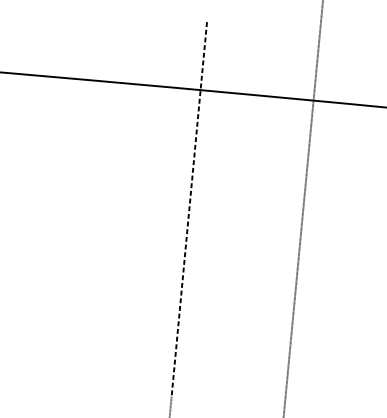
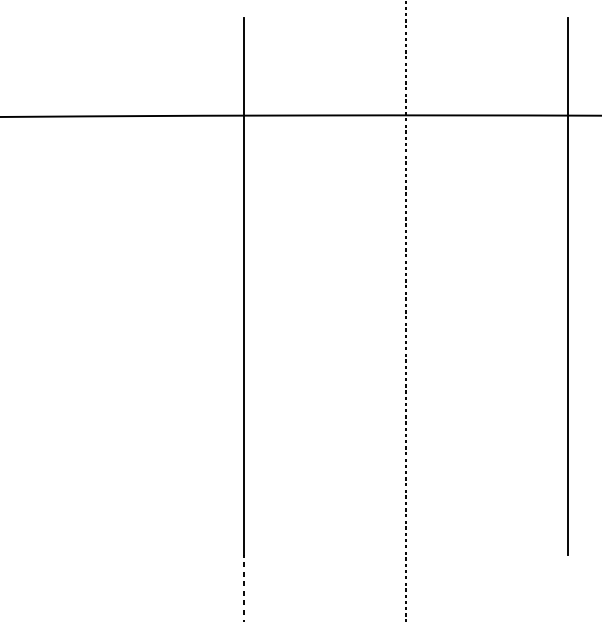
line: (189, 209) -> (243, 286), dashed -> solid

